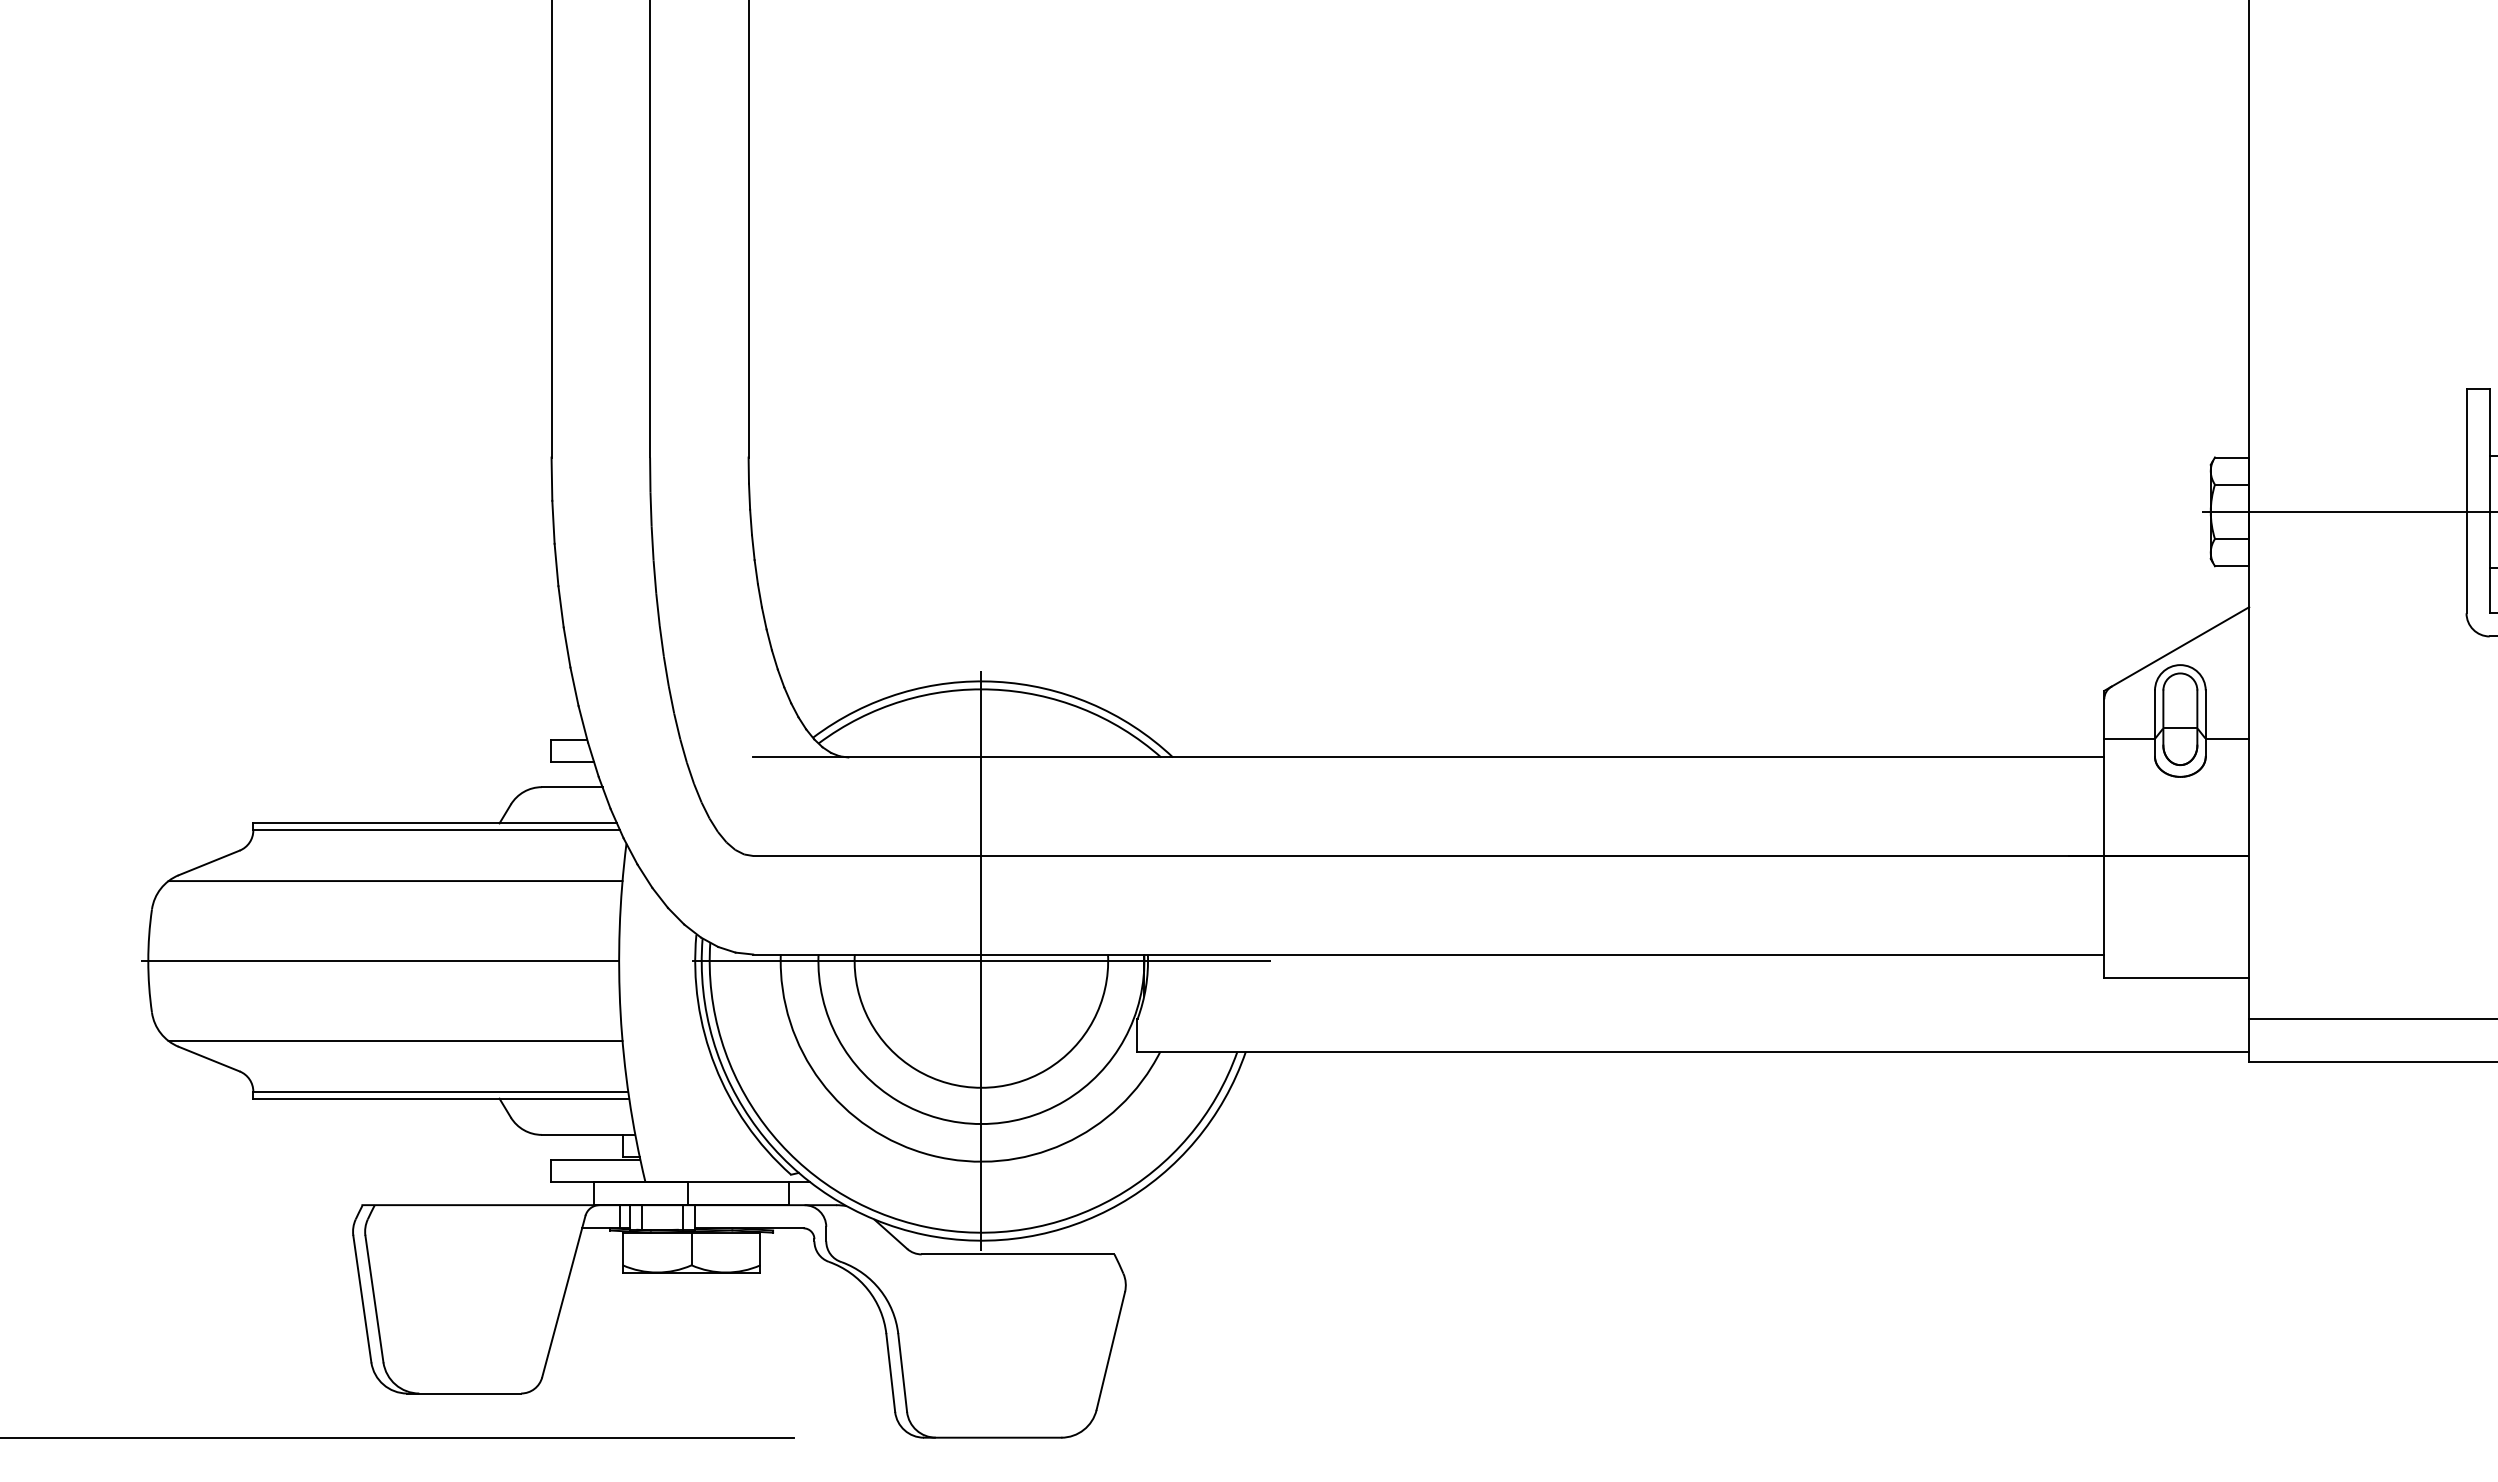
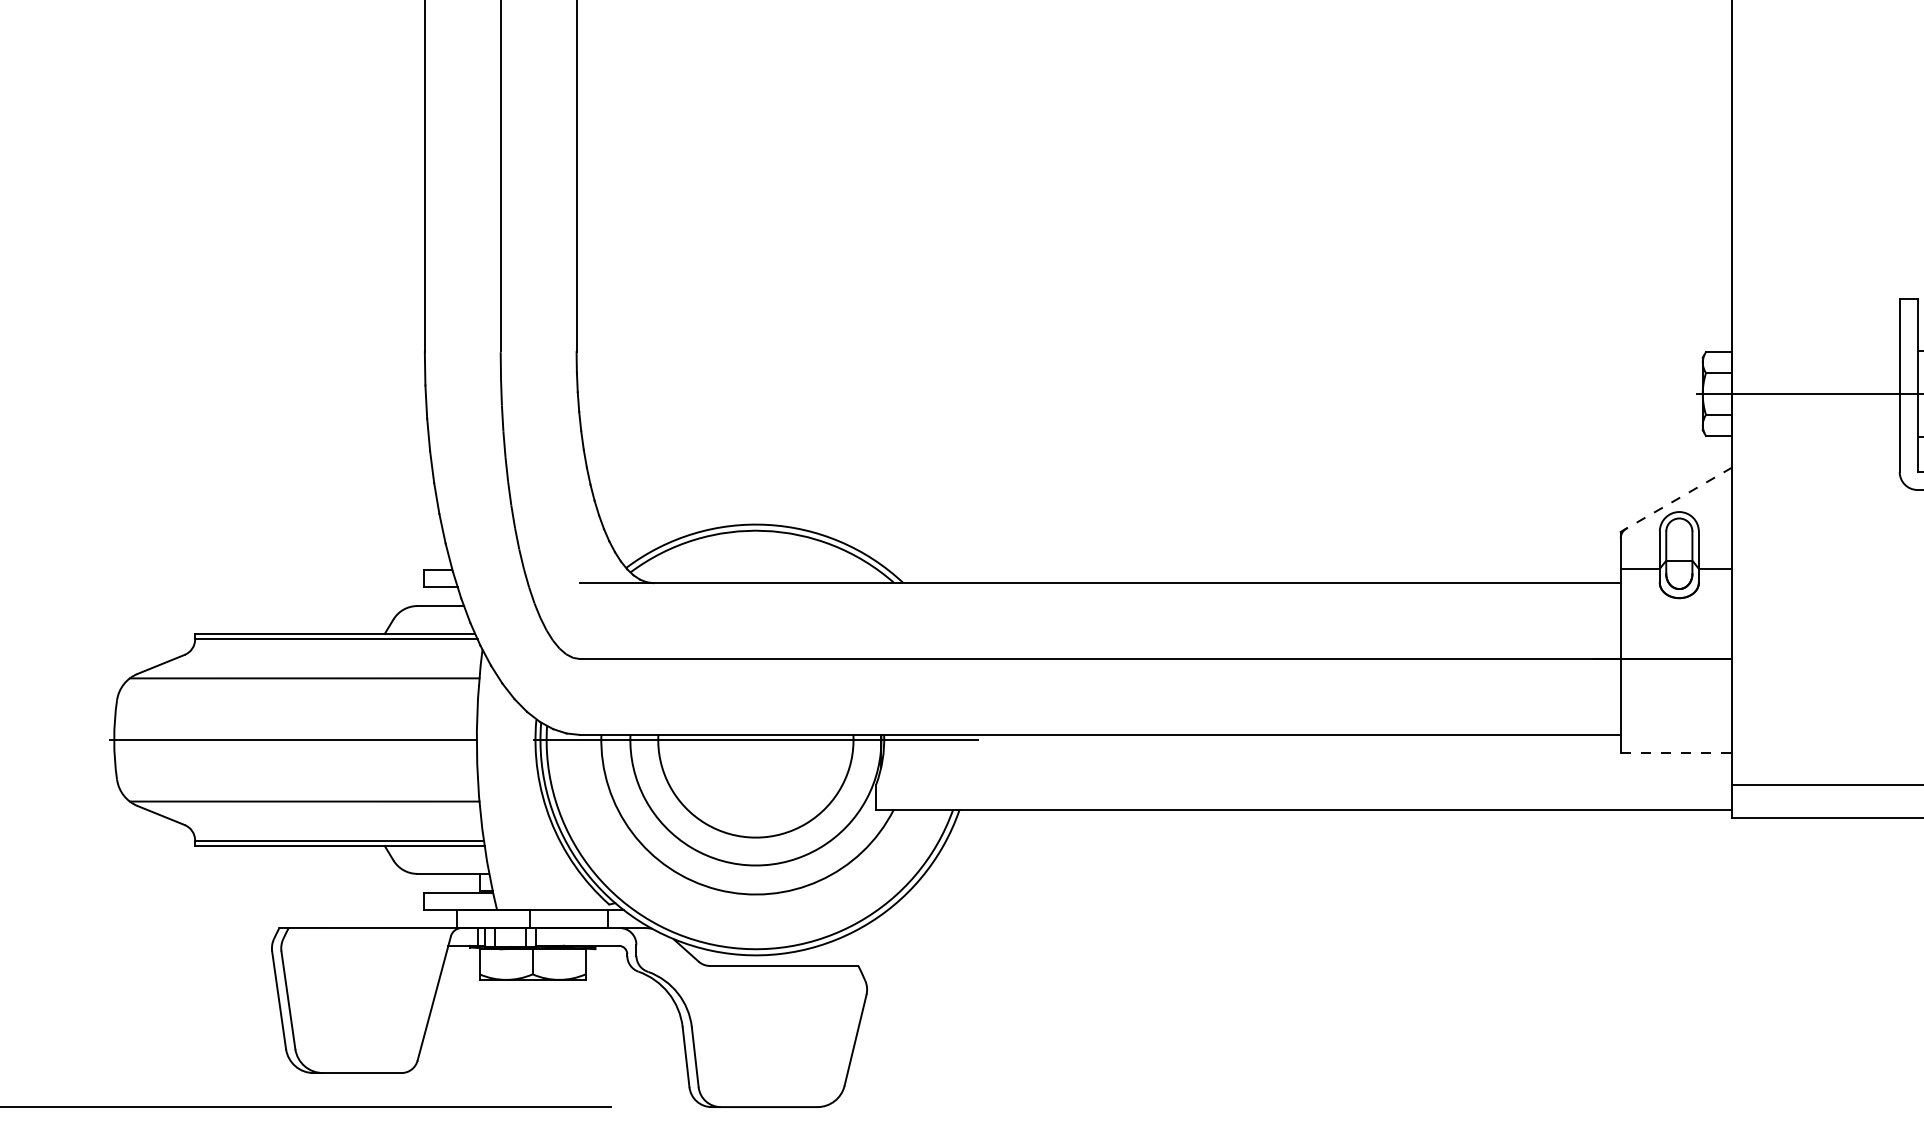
line: (2179, 647) -> (1678, 498), solid -> dashed
line: (981, 960) -> (755, 739), removed
line: (2177, 978) -> (1677, 753), solid -> dashed

